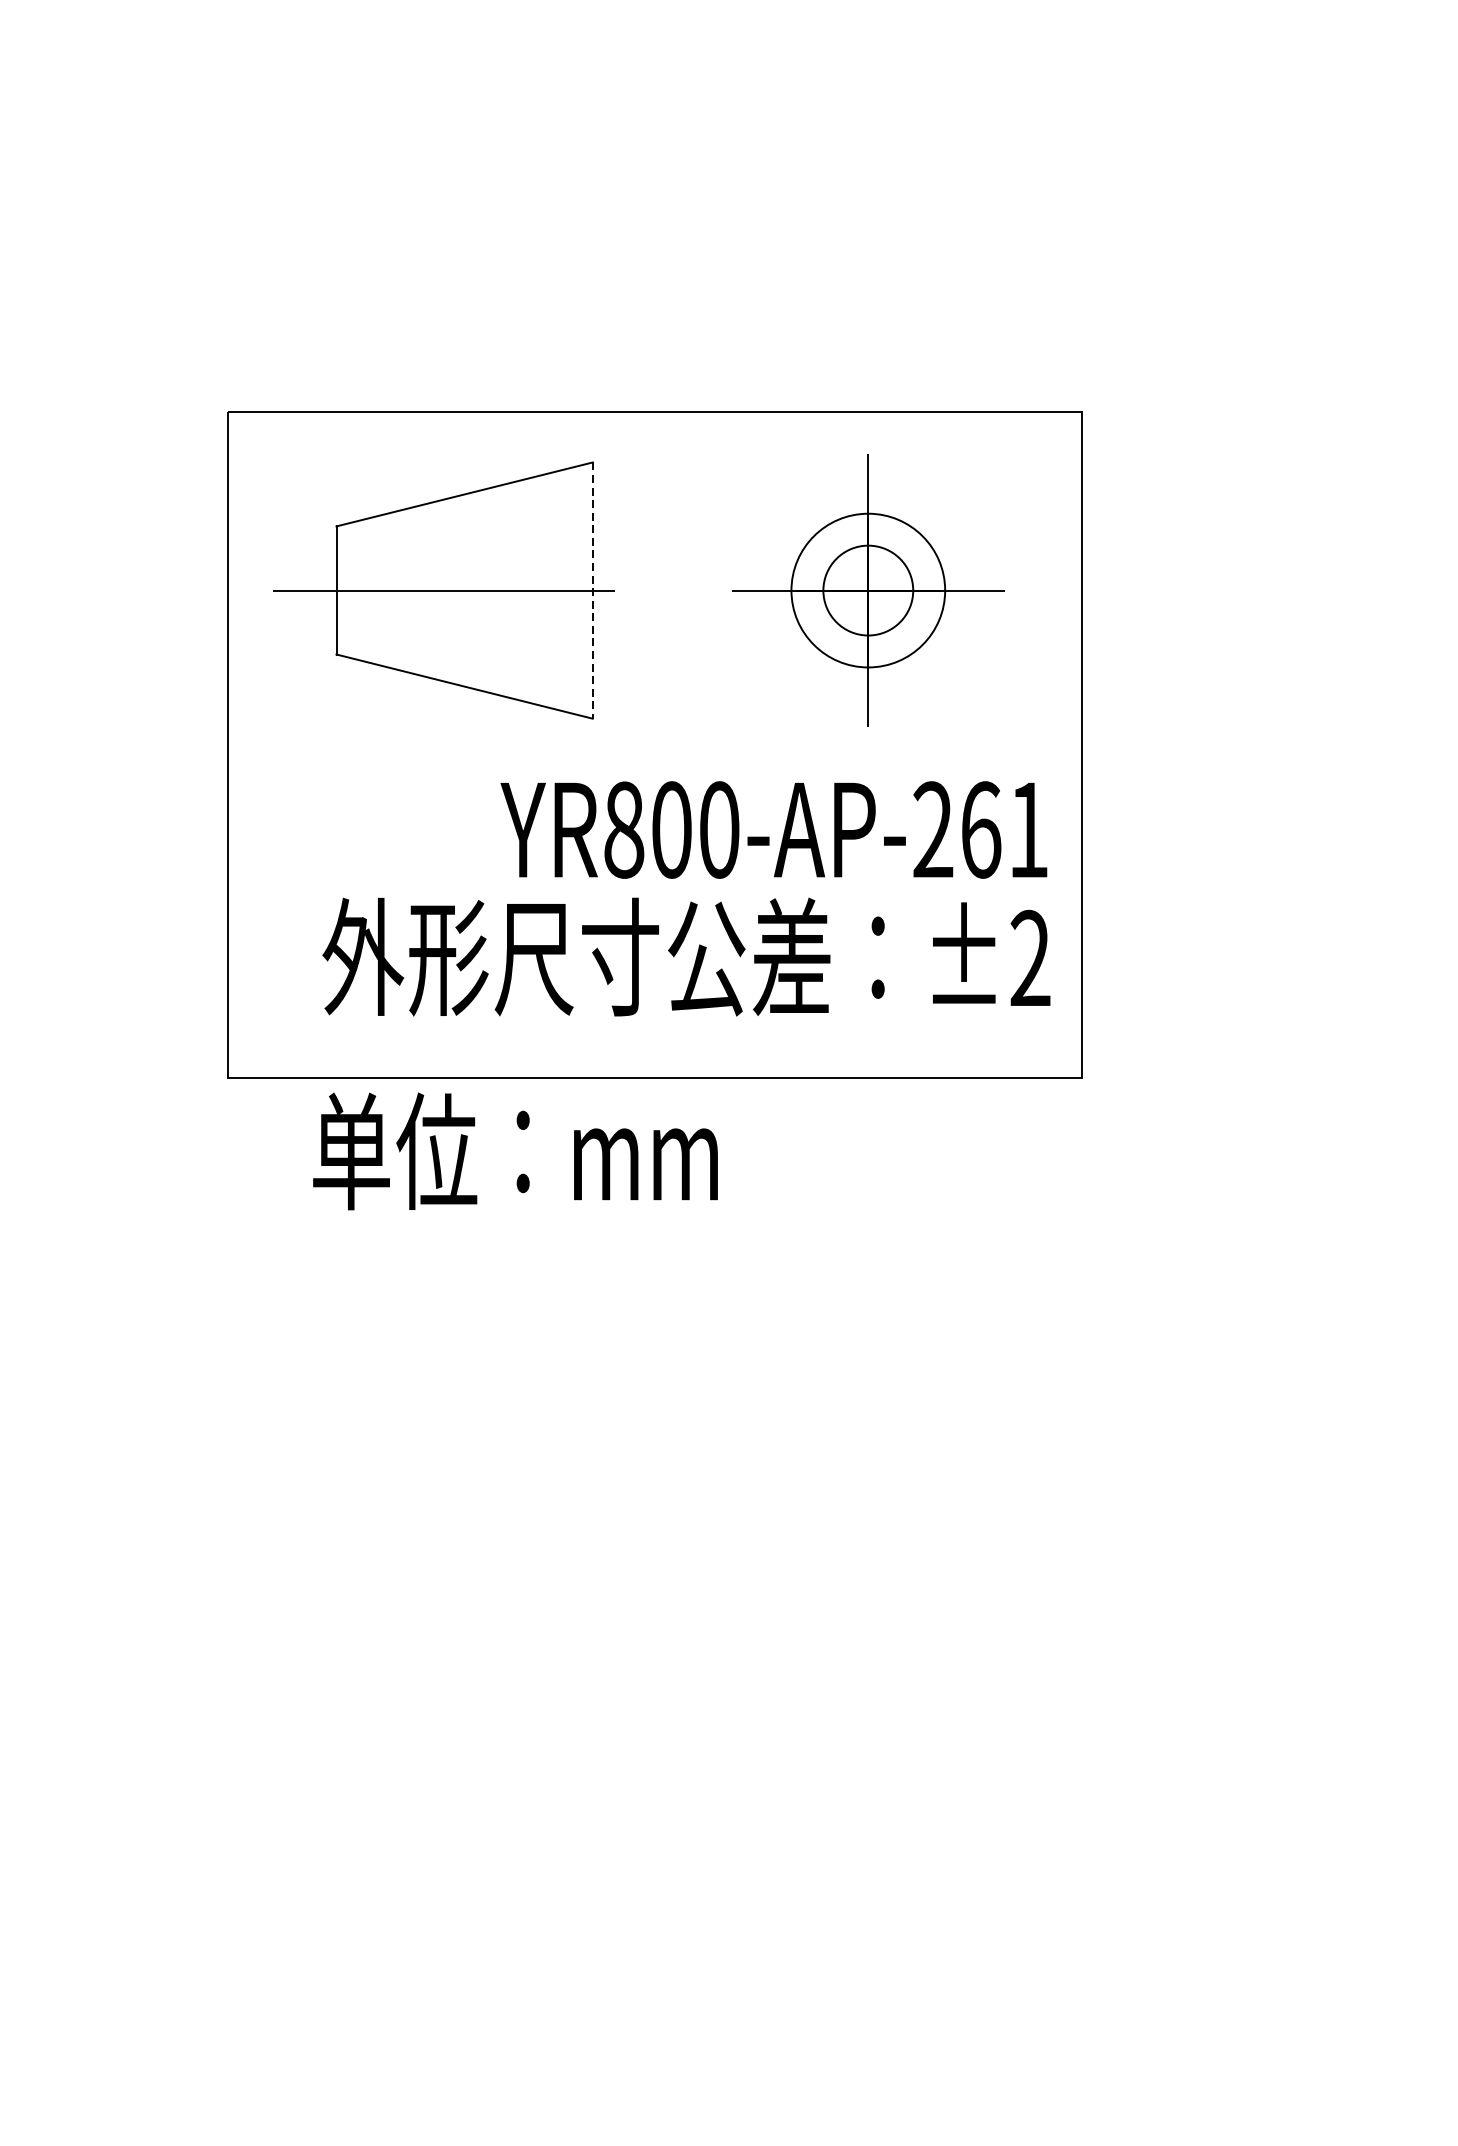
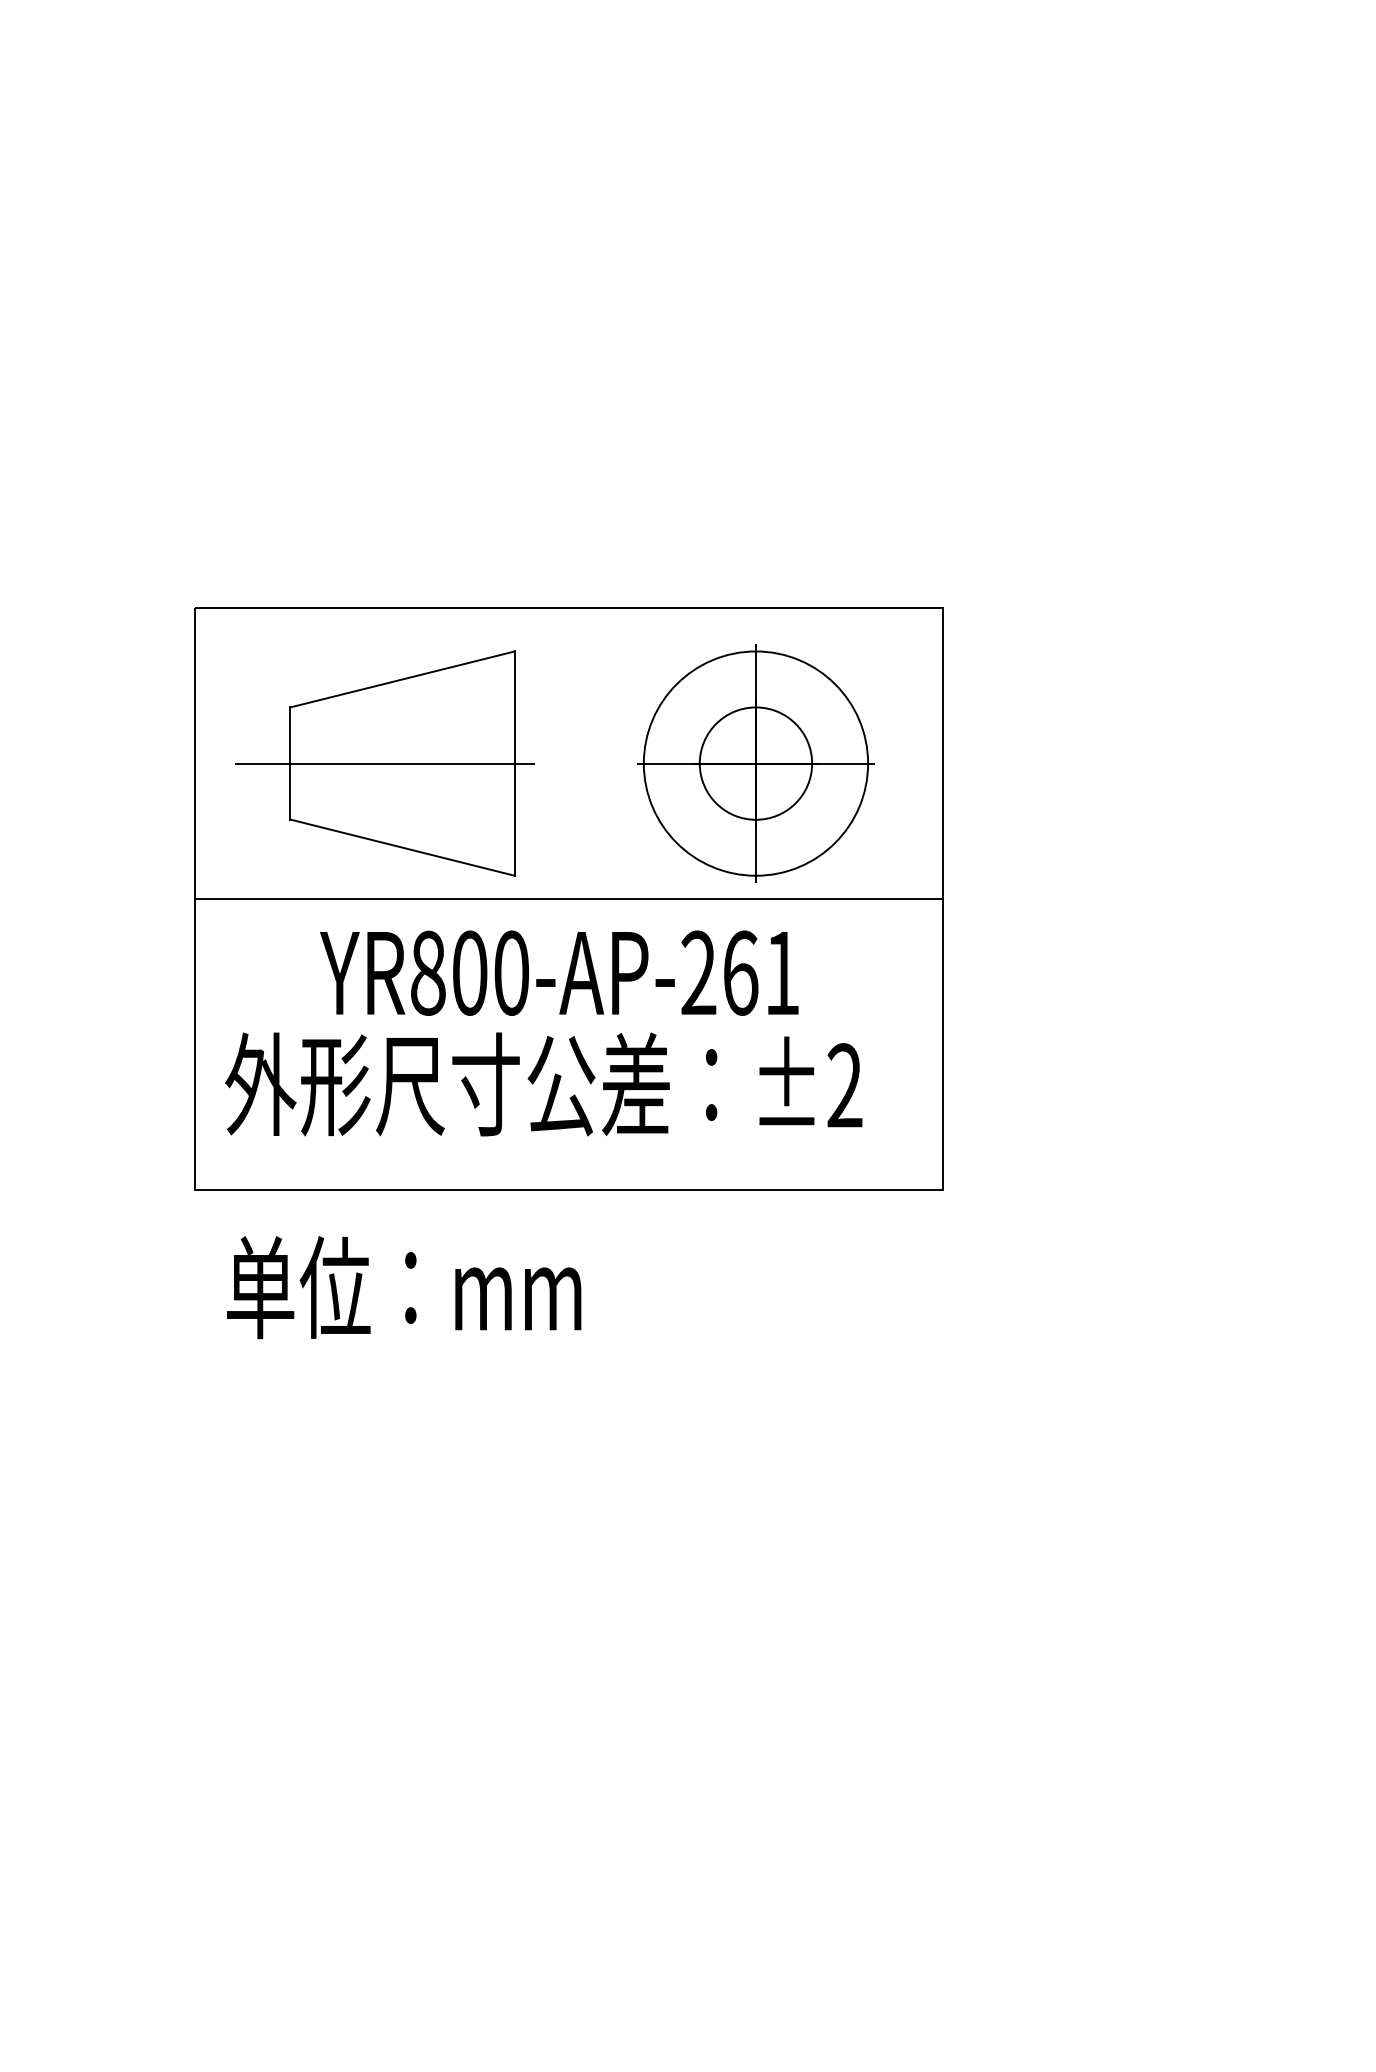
circle: (867, 590) -> (755, 763), size x1.43
circle: (867, 590) -> (755, 763), size x1.67
line: (592, 591) -> (514, 764), dashed -> solid
line: (654, 744) -> (568, 898), added
text: (774, 829) -> (559, 972), moved
text: (686, 957) -> (543, 1084), moved
text: (515, 1151) -> (404, 1287), moved

